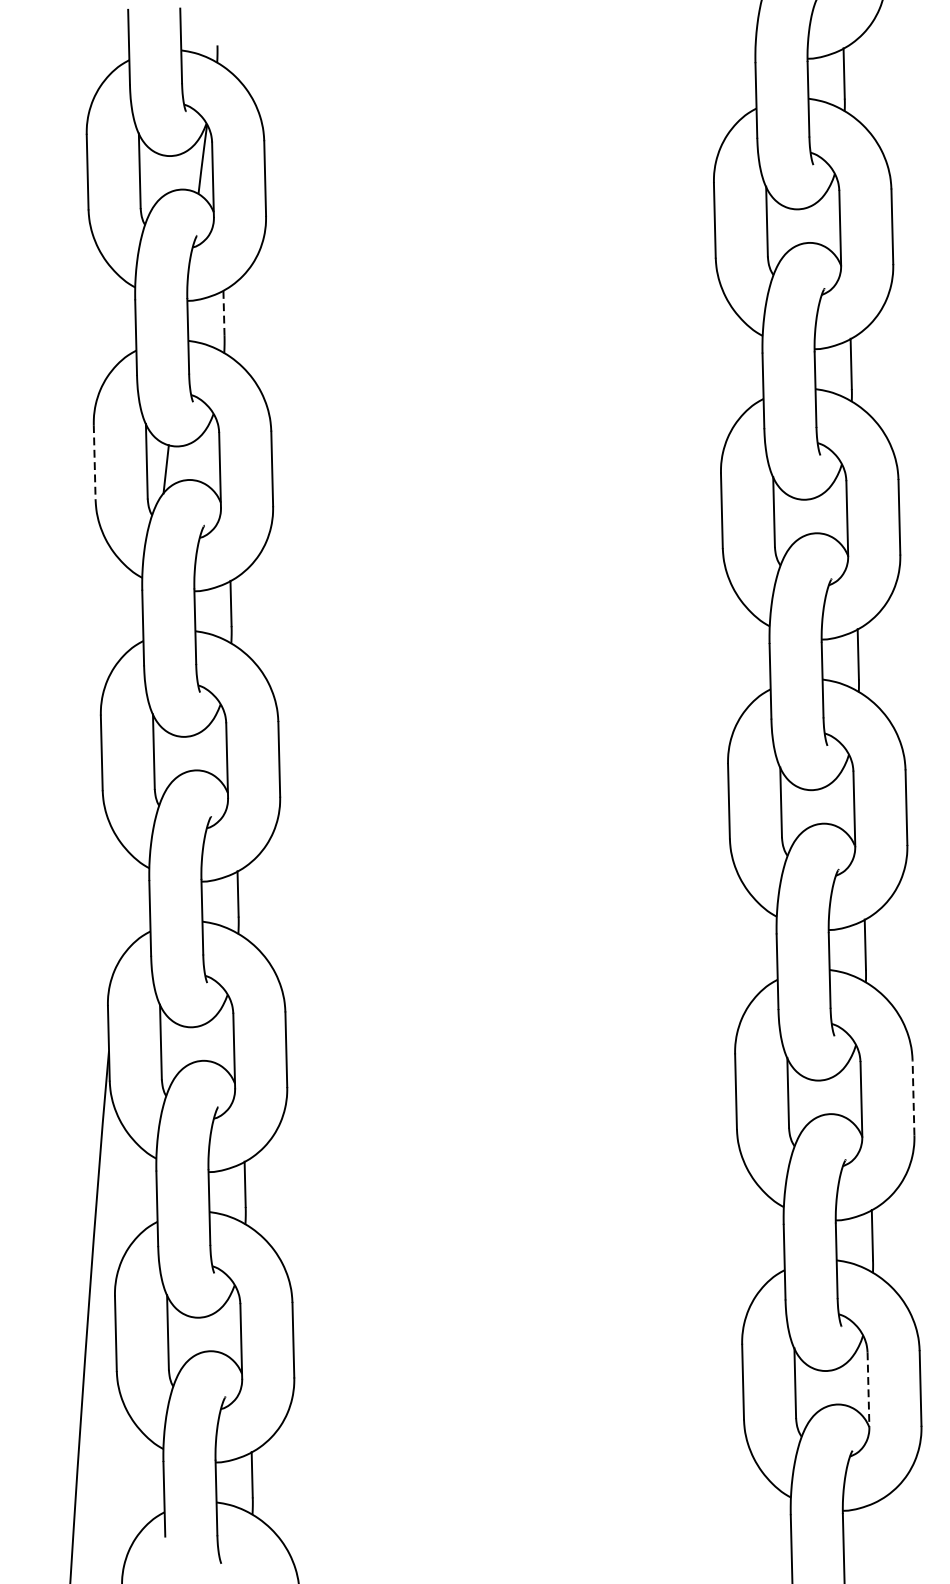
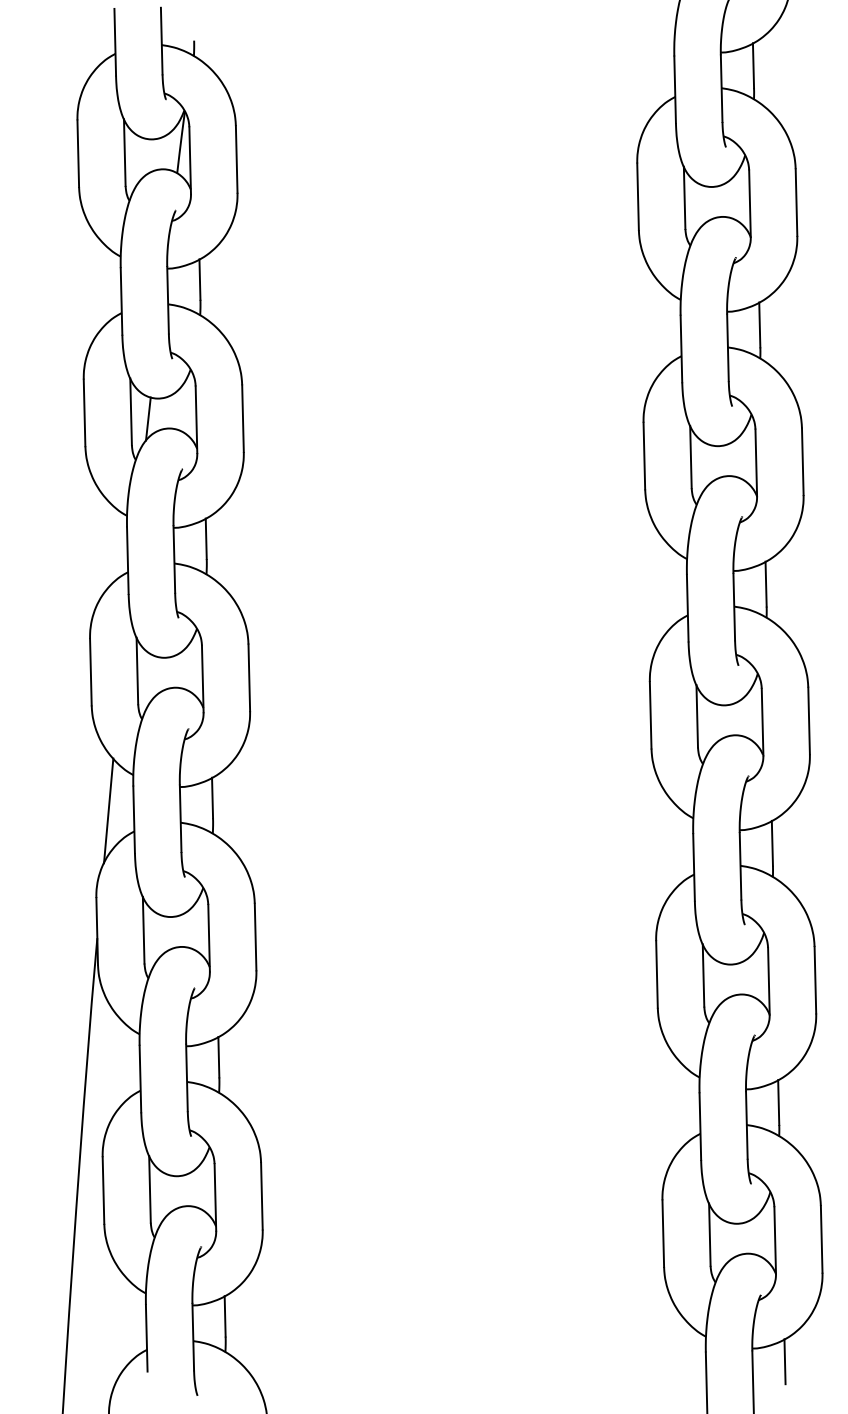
line: (223, 313) -> (199, 279), dashed -> solid
line: (94, 463) -> (84, 413), dashed -> solid
line: (121, 907) -> (108, 810), added
line: (913, 1097) -> (815, 979), dashed -> solid
line: (868, 1390) -> (775, 1241), dashed -> solid
line: (878, 1525) -> (784, 1361), added

